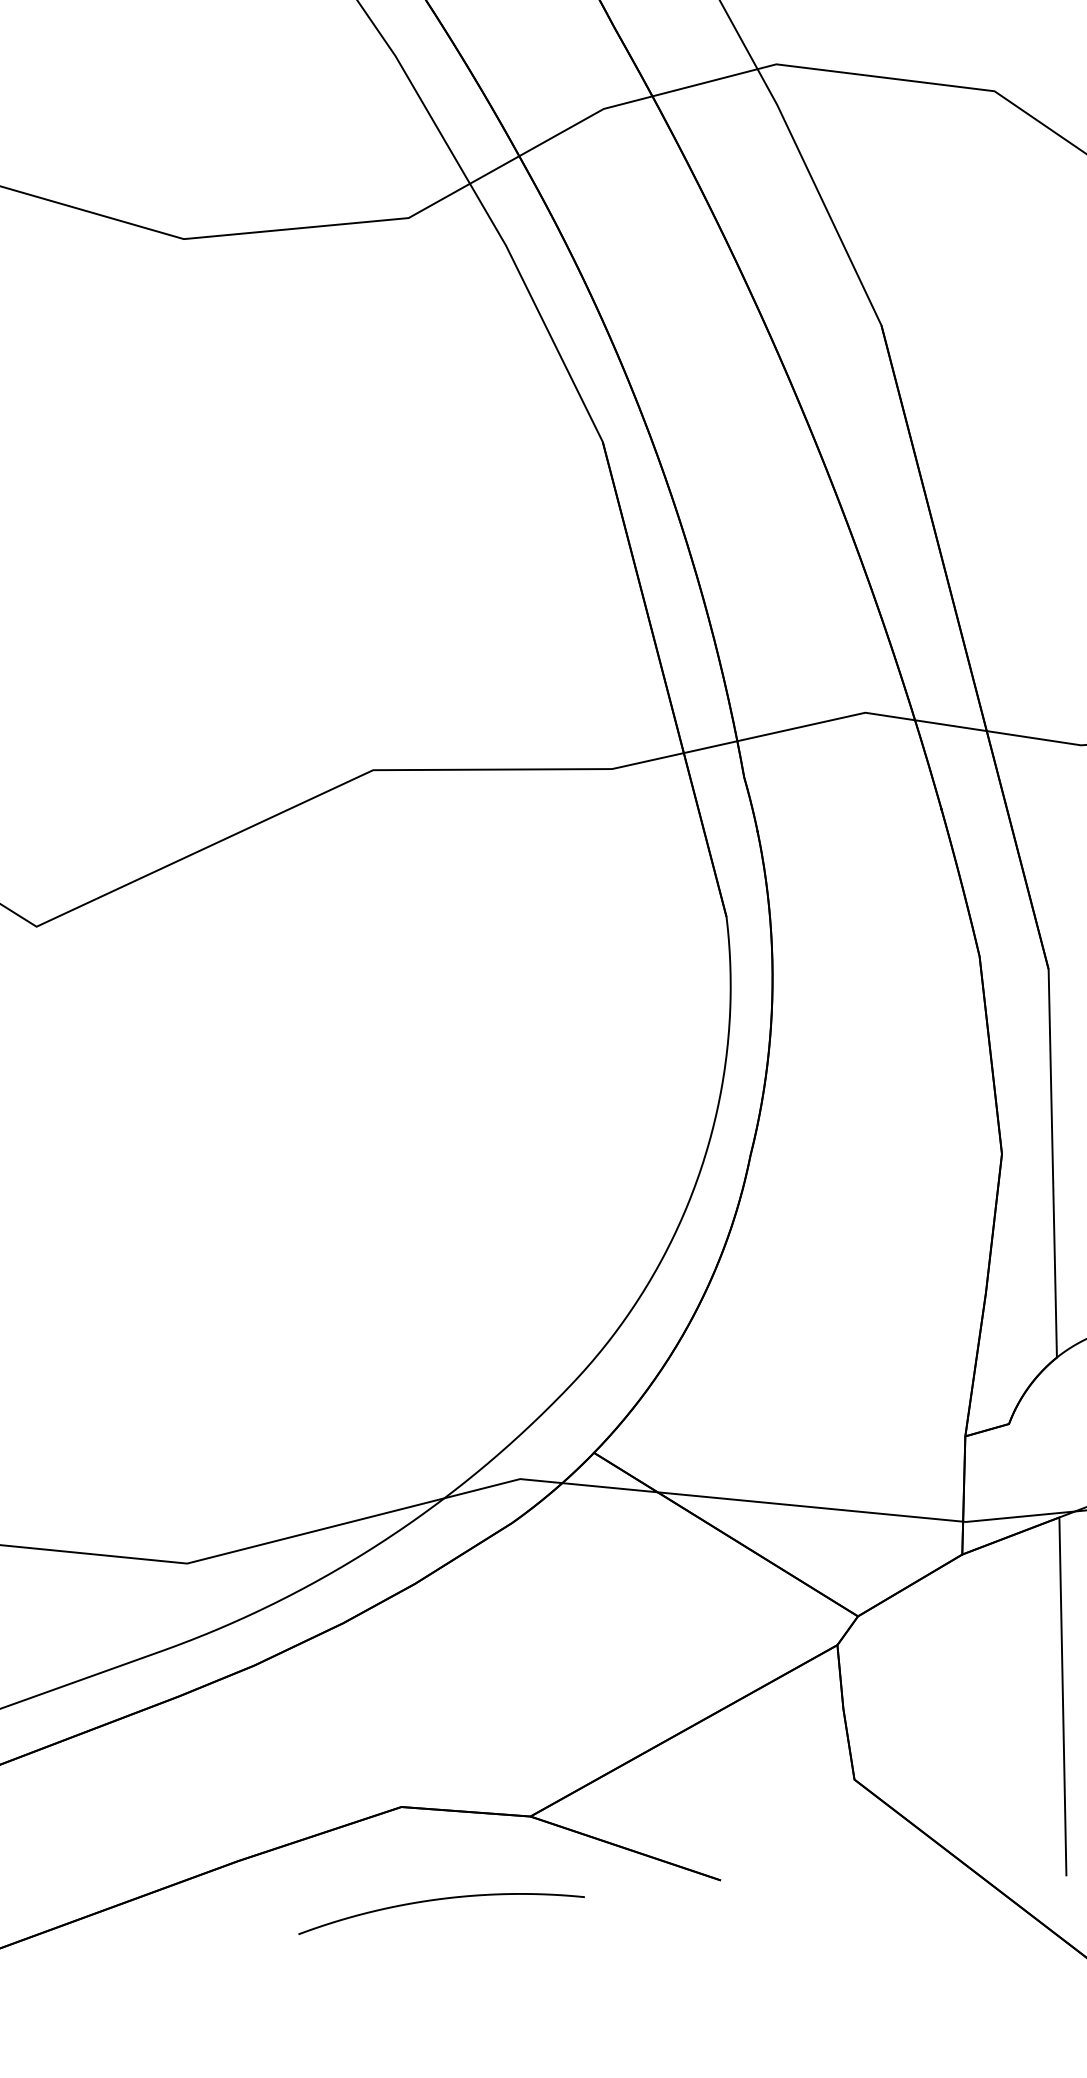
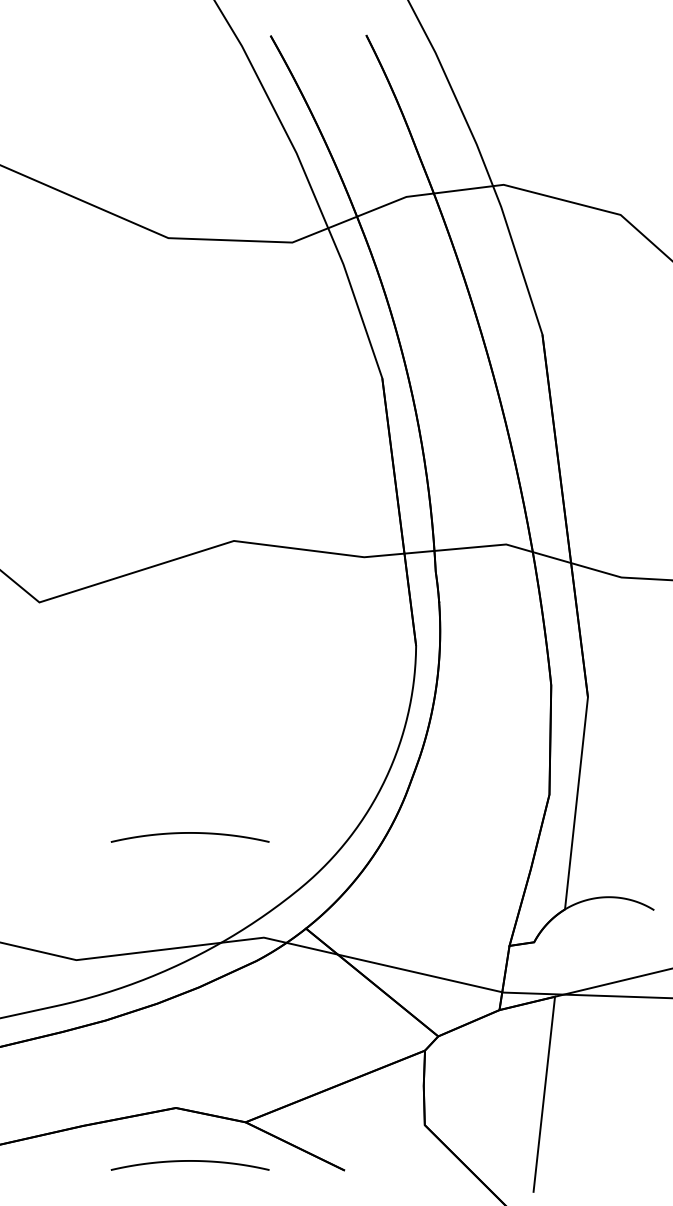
curve: (361, 1308) -> (189, 833), added

